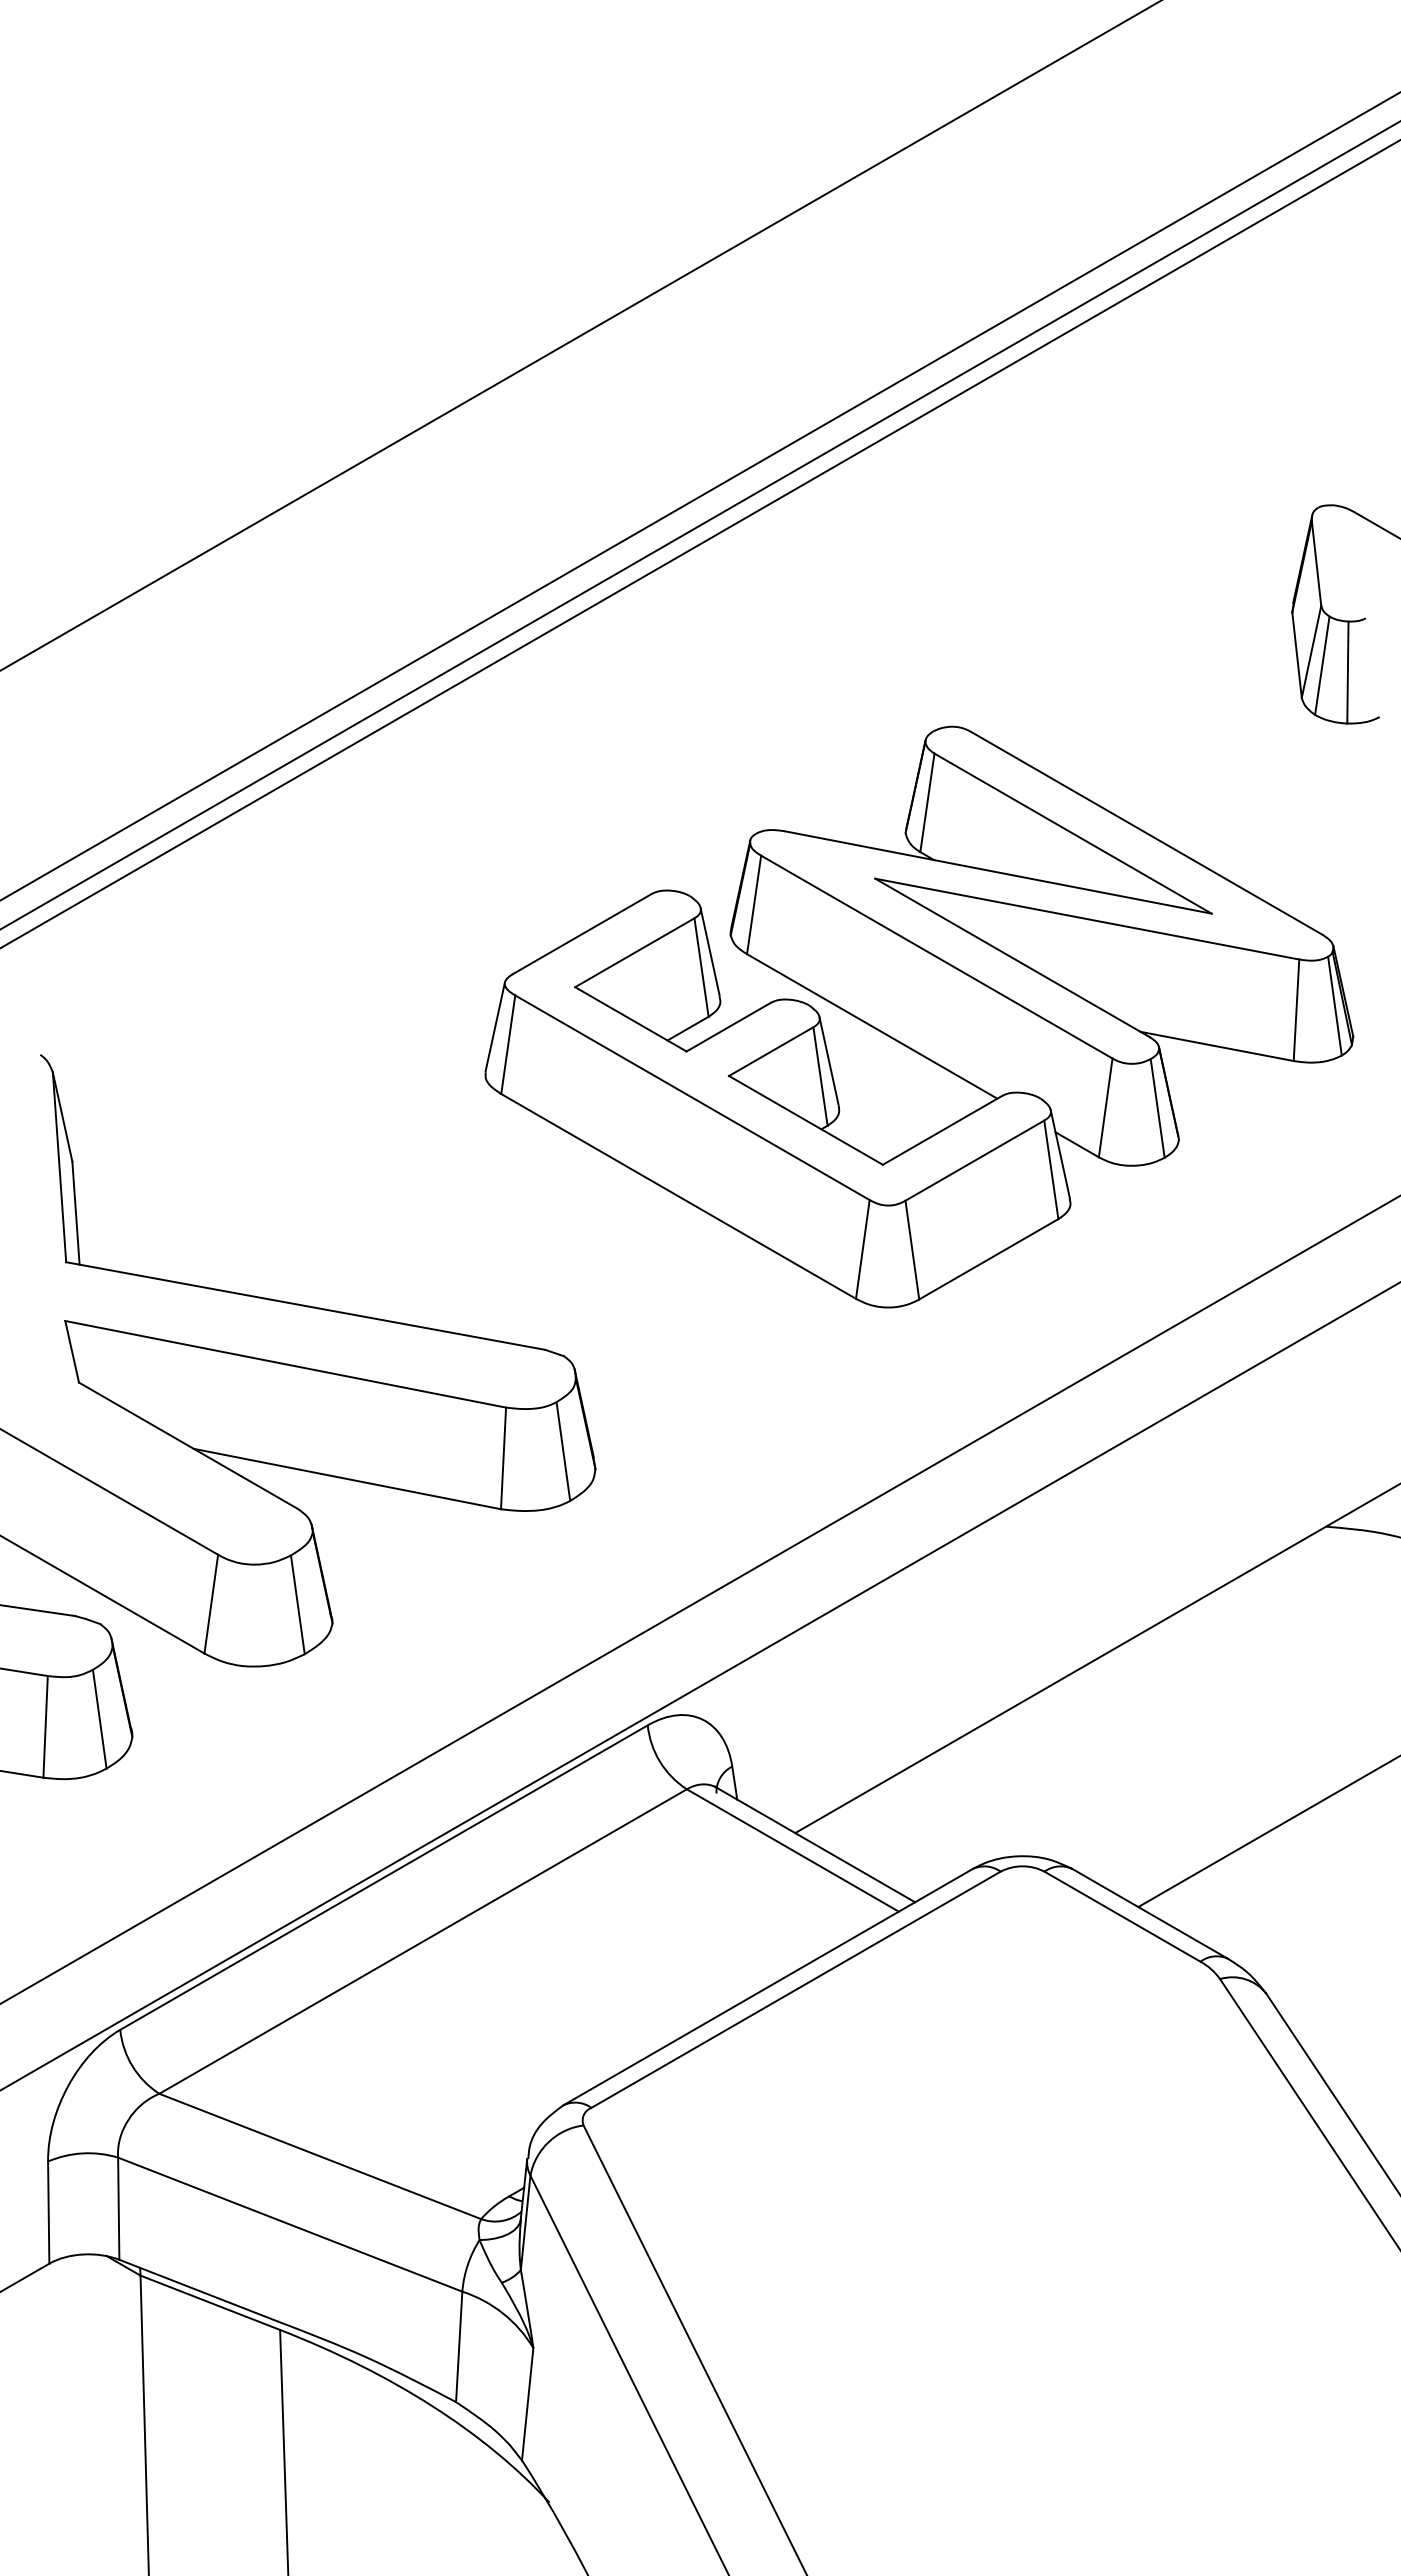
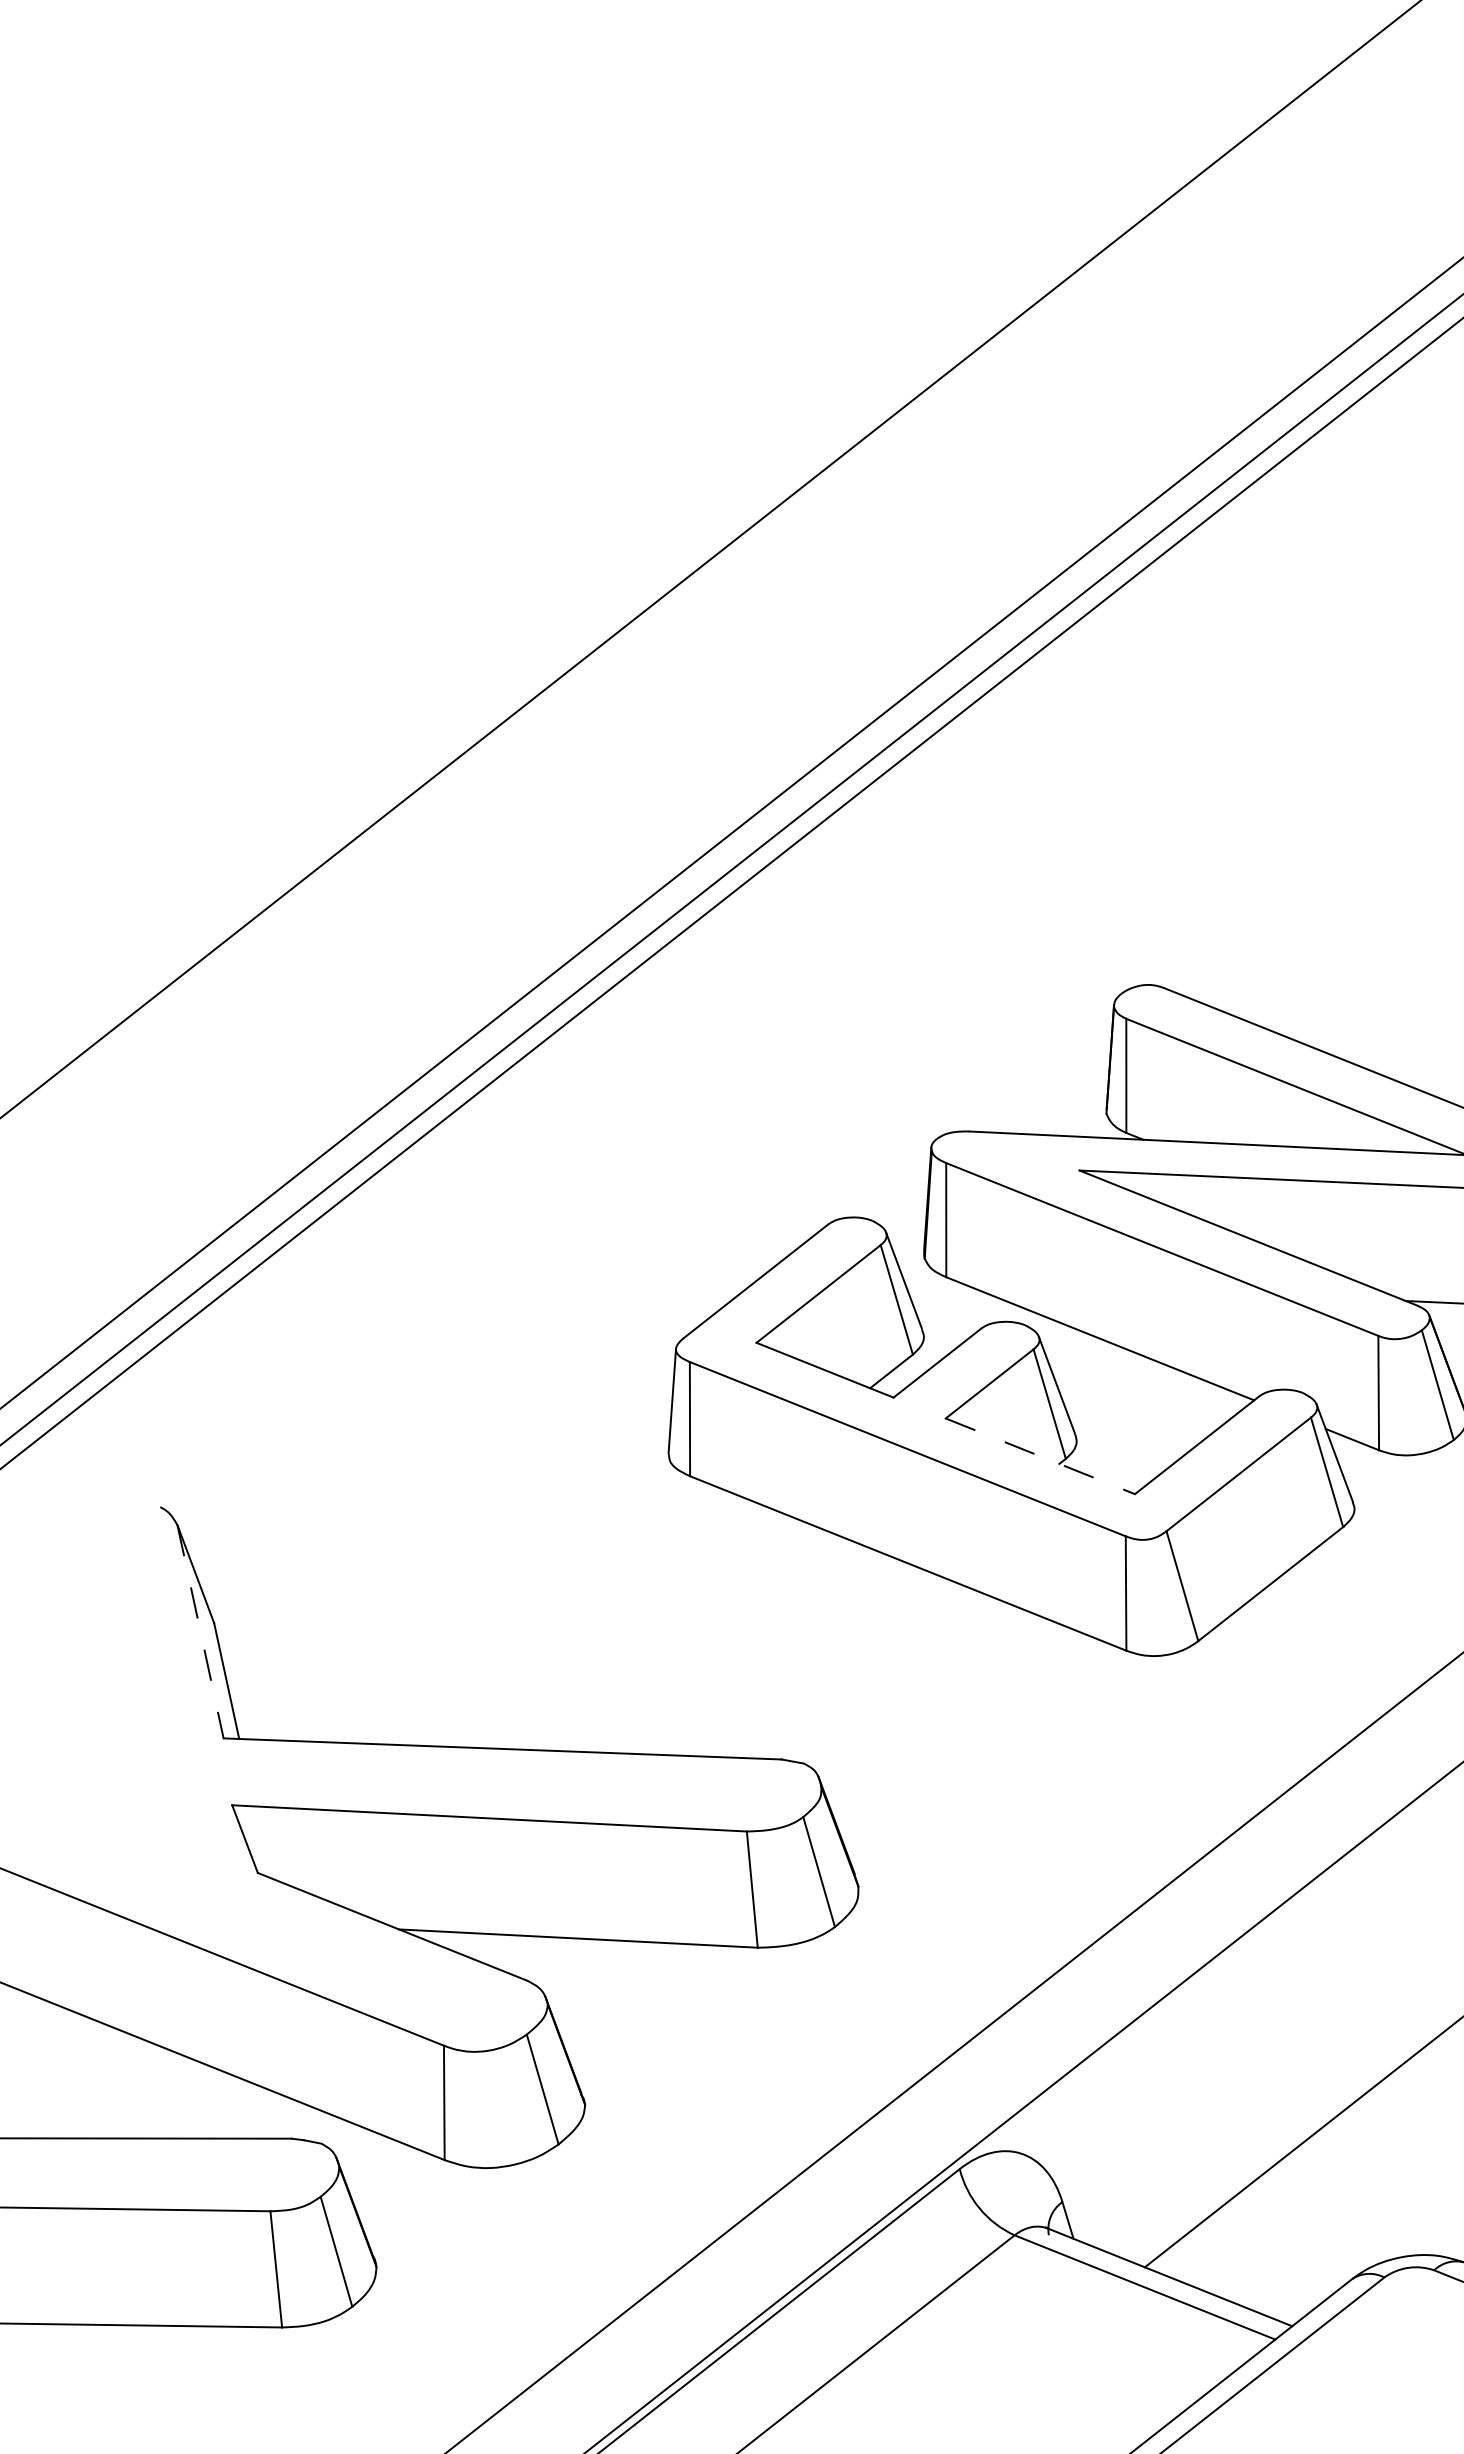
line: (805, 1120) -> (1039, 1456), solid -> dashed
line: (59, 1167) -> (200, 1631), solid -> dashed

